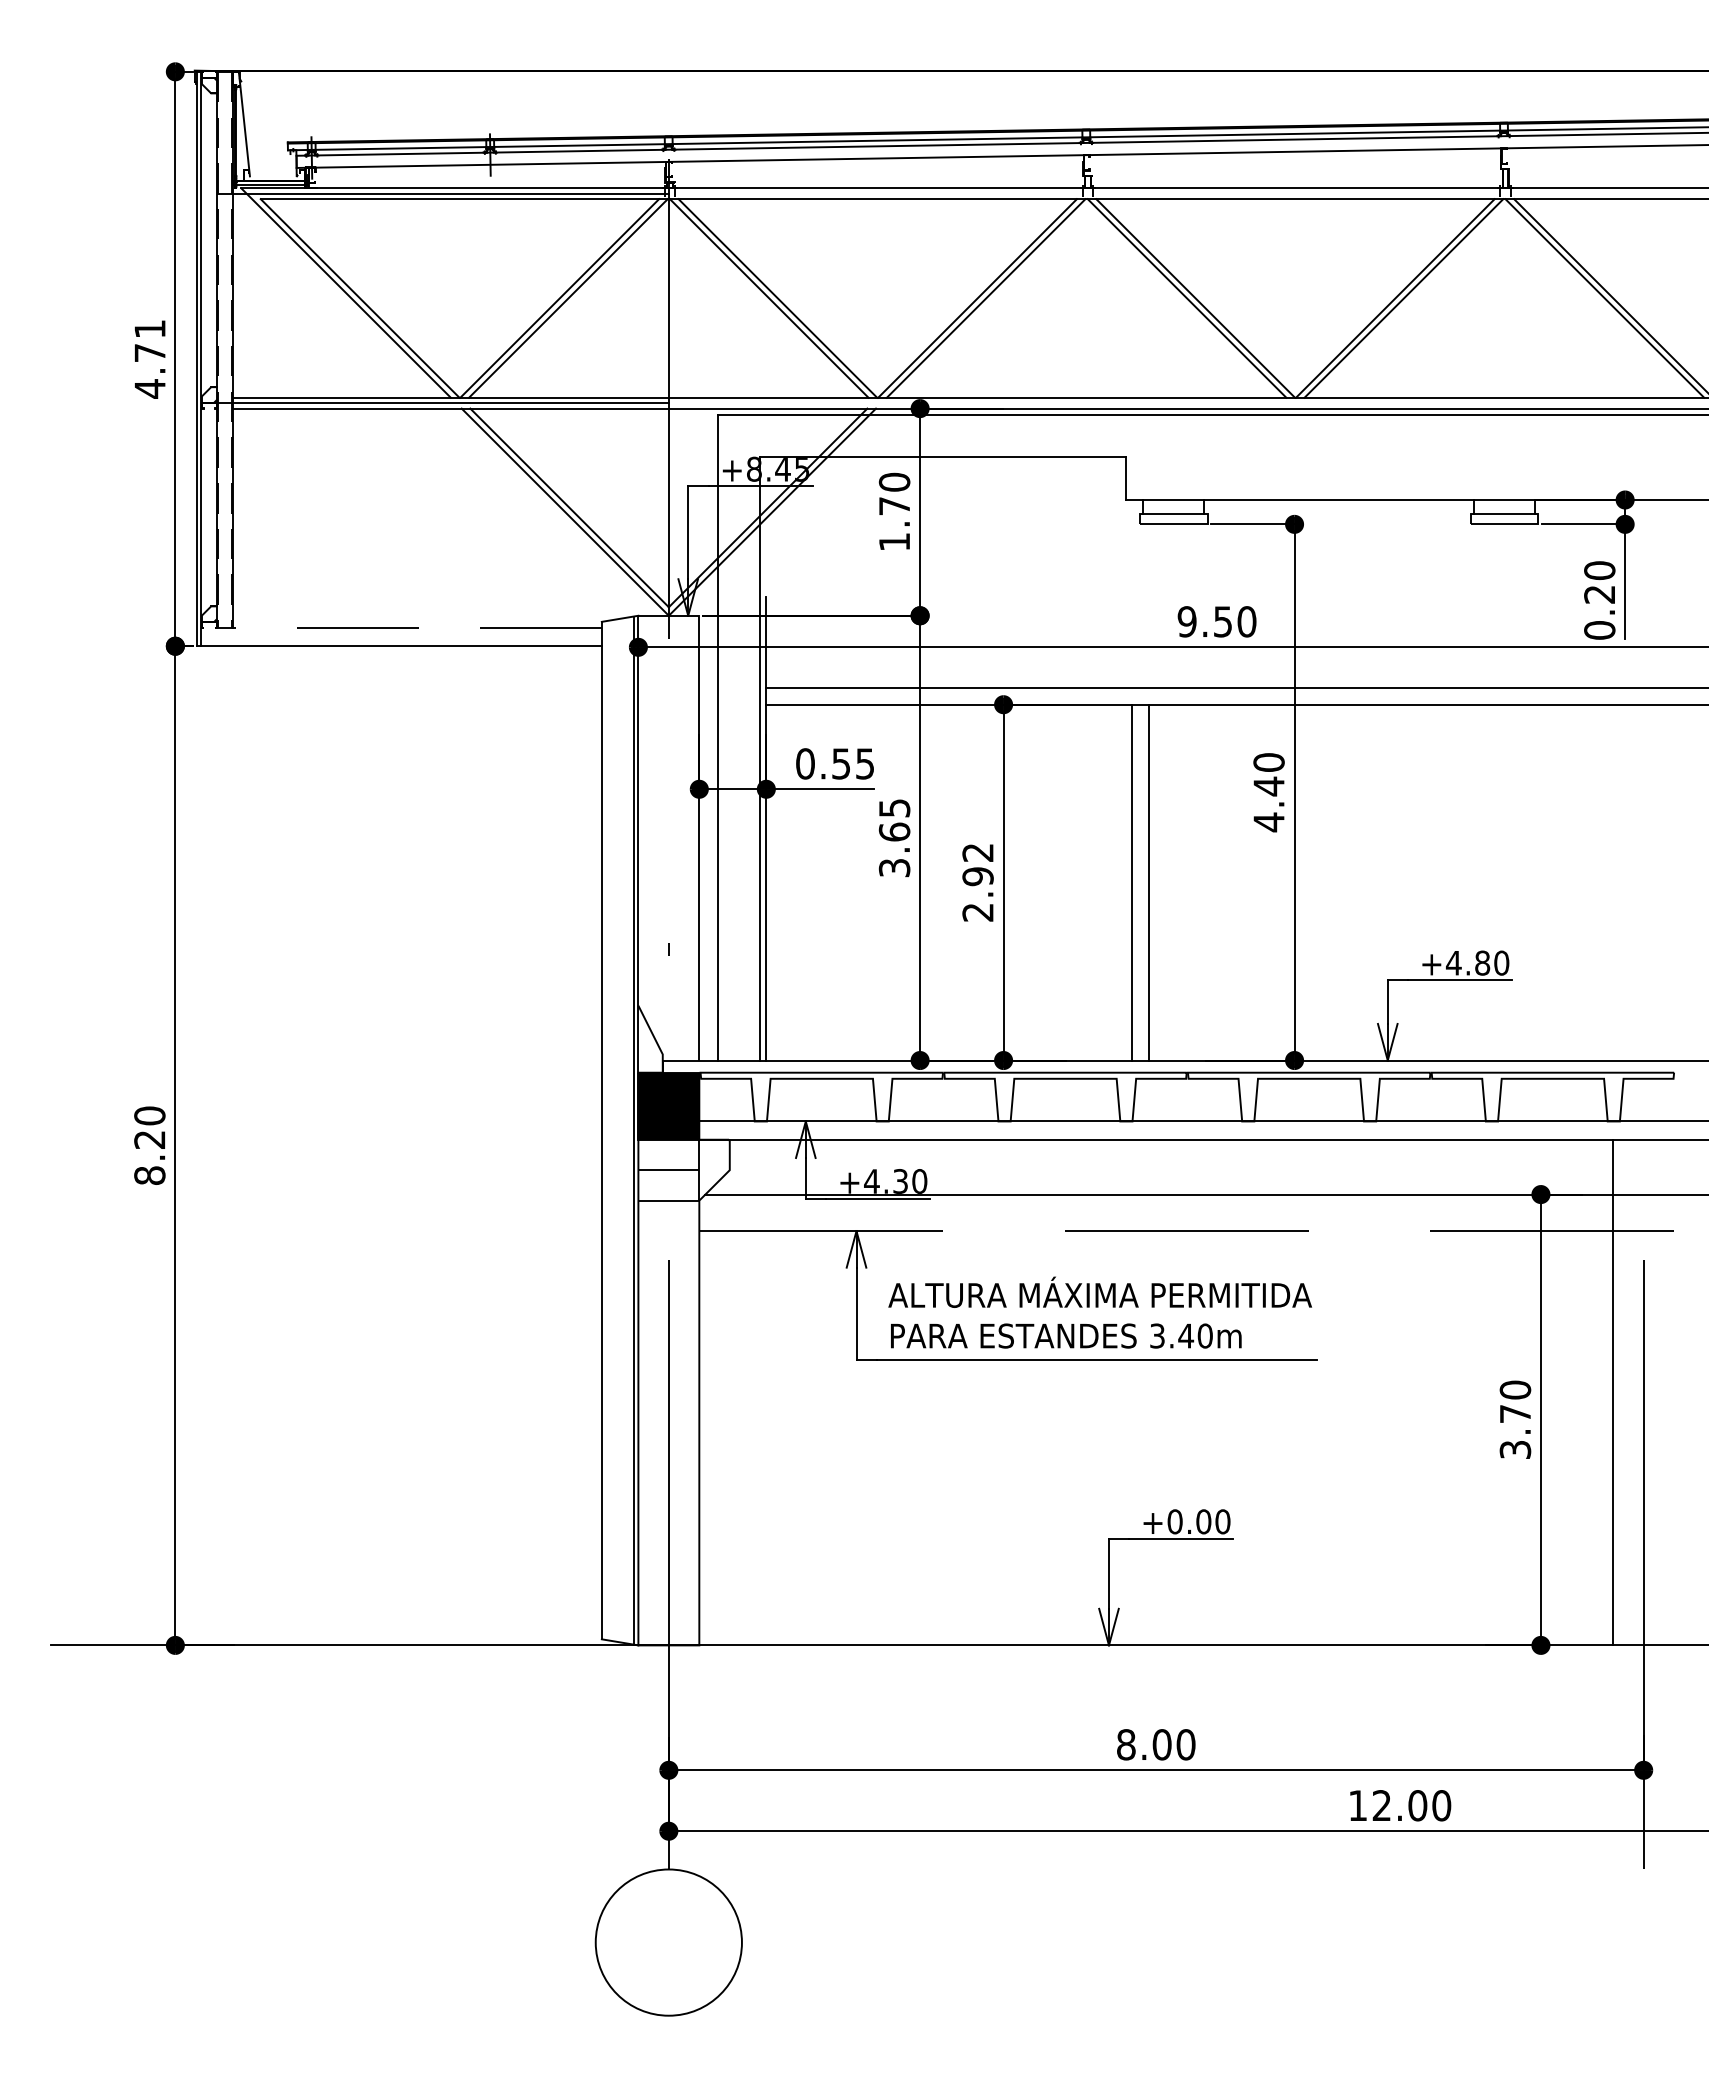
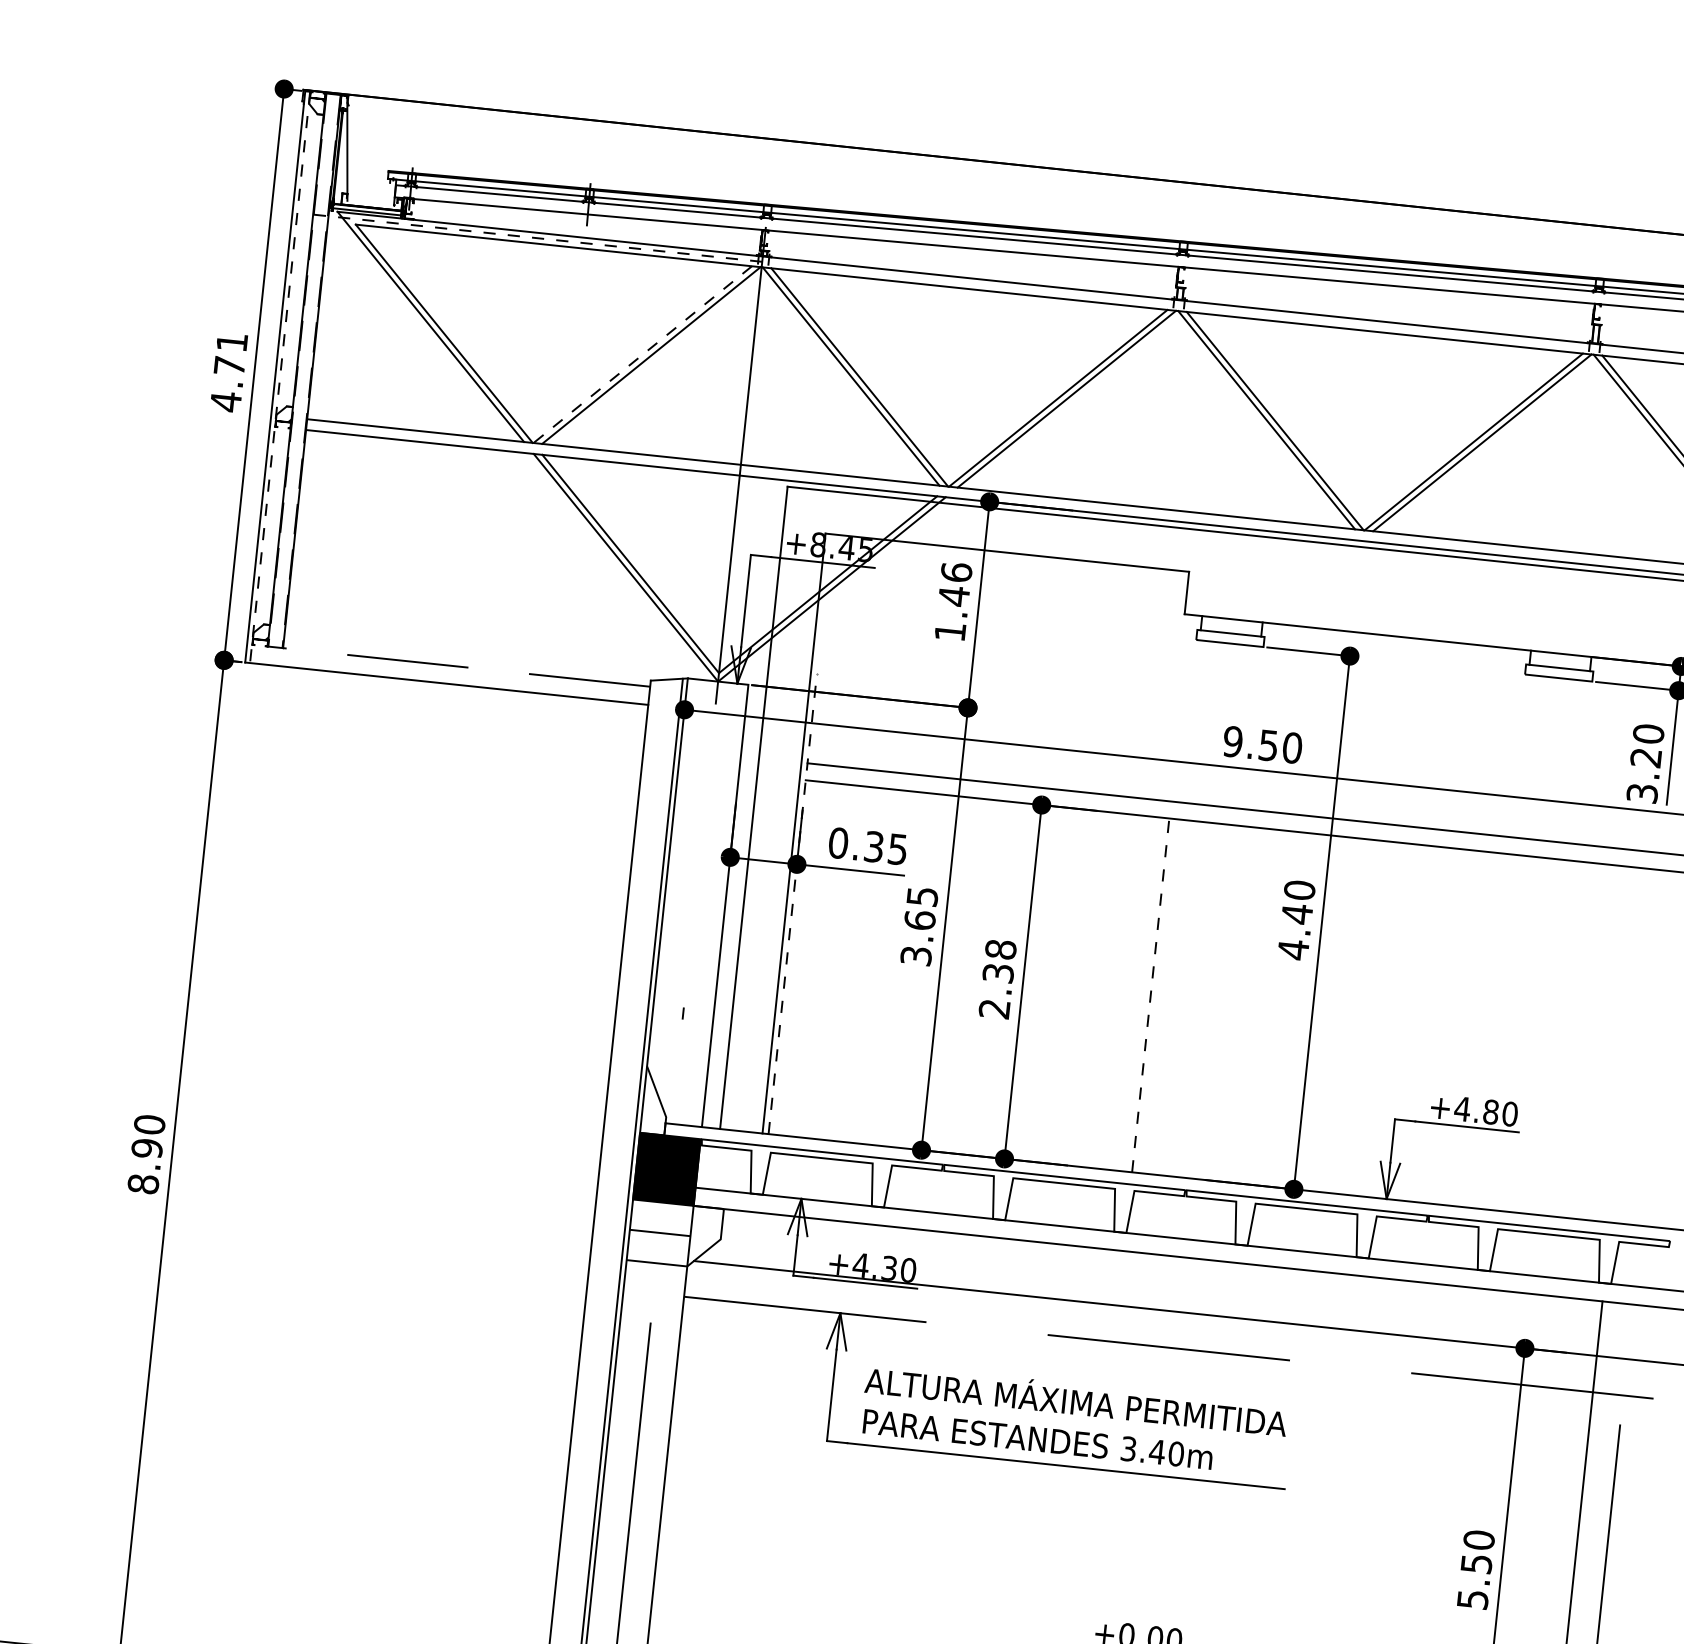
line: (442, 193) -> (537, 237), solid -> dashed
line: (559, 298) -> (642, 354), solid -> dashed
line: (201, 359) -> (280, 377), solid -> dashed
line: (442, 402) -> (515, 445), removed
text: (894, 494) -> (955, 584), 1.70 -> 1.46
text: (1599, 630) -> (1642, 793), 0.20 -> 3.20
text: (841, 763) -> (874, 846), 0.55 -> 0.35
line: (766, 829) -> (792, 904), solid -> dashed
text: (977, 864) -> (999, 961), 2.92 -> 2.38
line: (1131, 882) -> (1150, 995), solid -> dashed
line: (1148, 882) -> (1167, 997), removed
text: (149, 1139) -> (146, 1148), 8.20 -> 8.90
text: (1515, 1431) -> (1474, 1581), 3.70 -> 5.50

